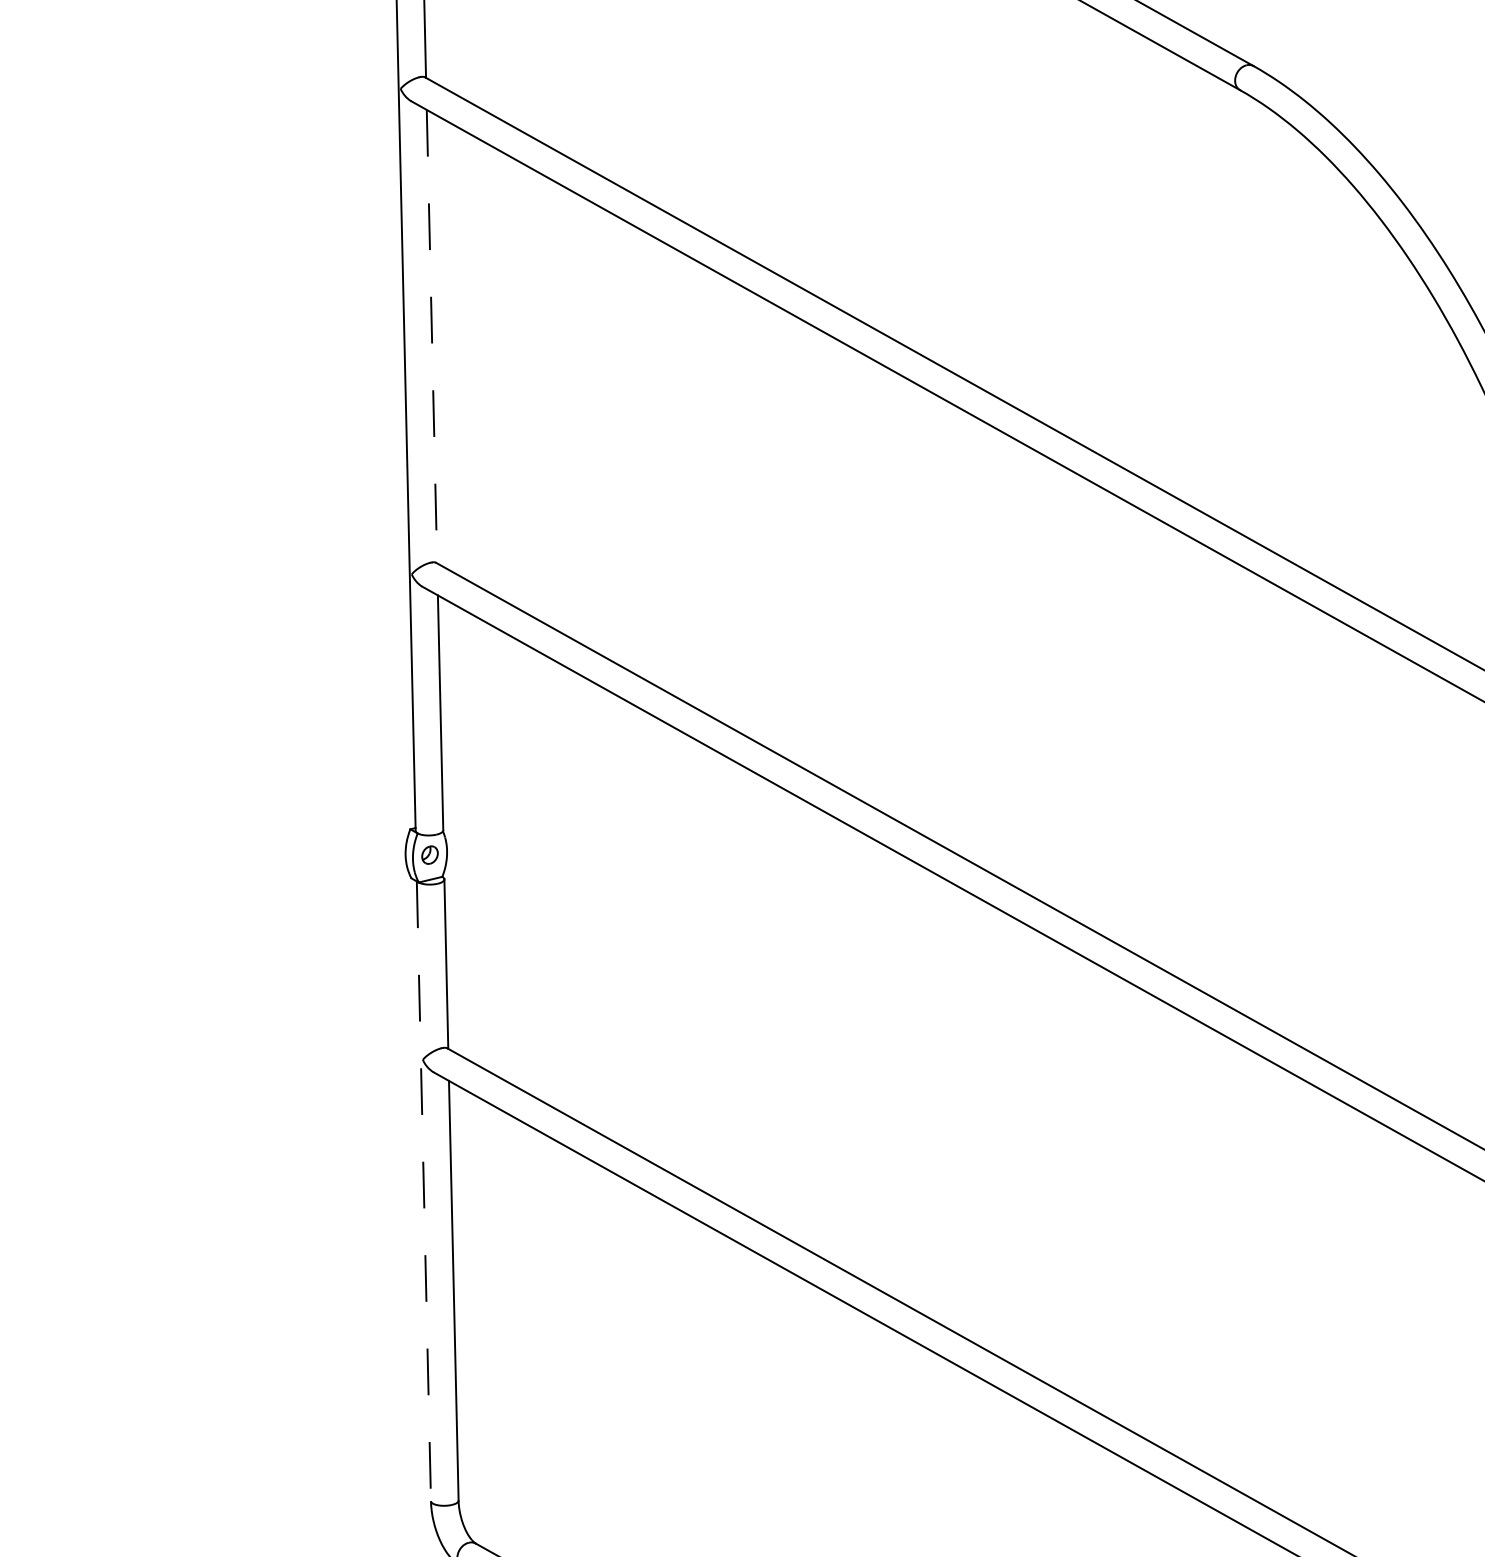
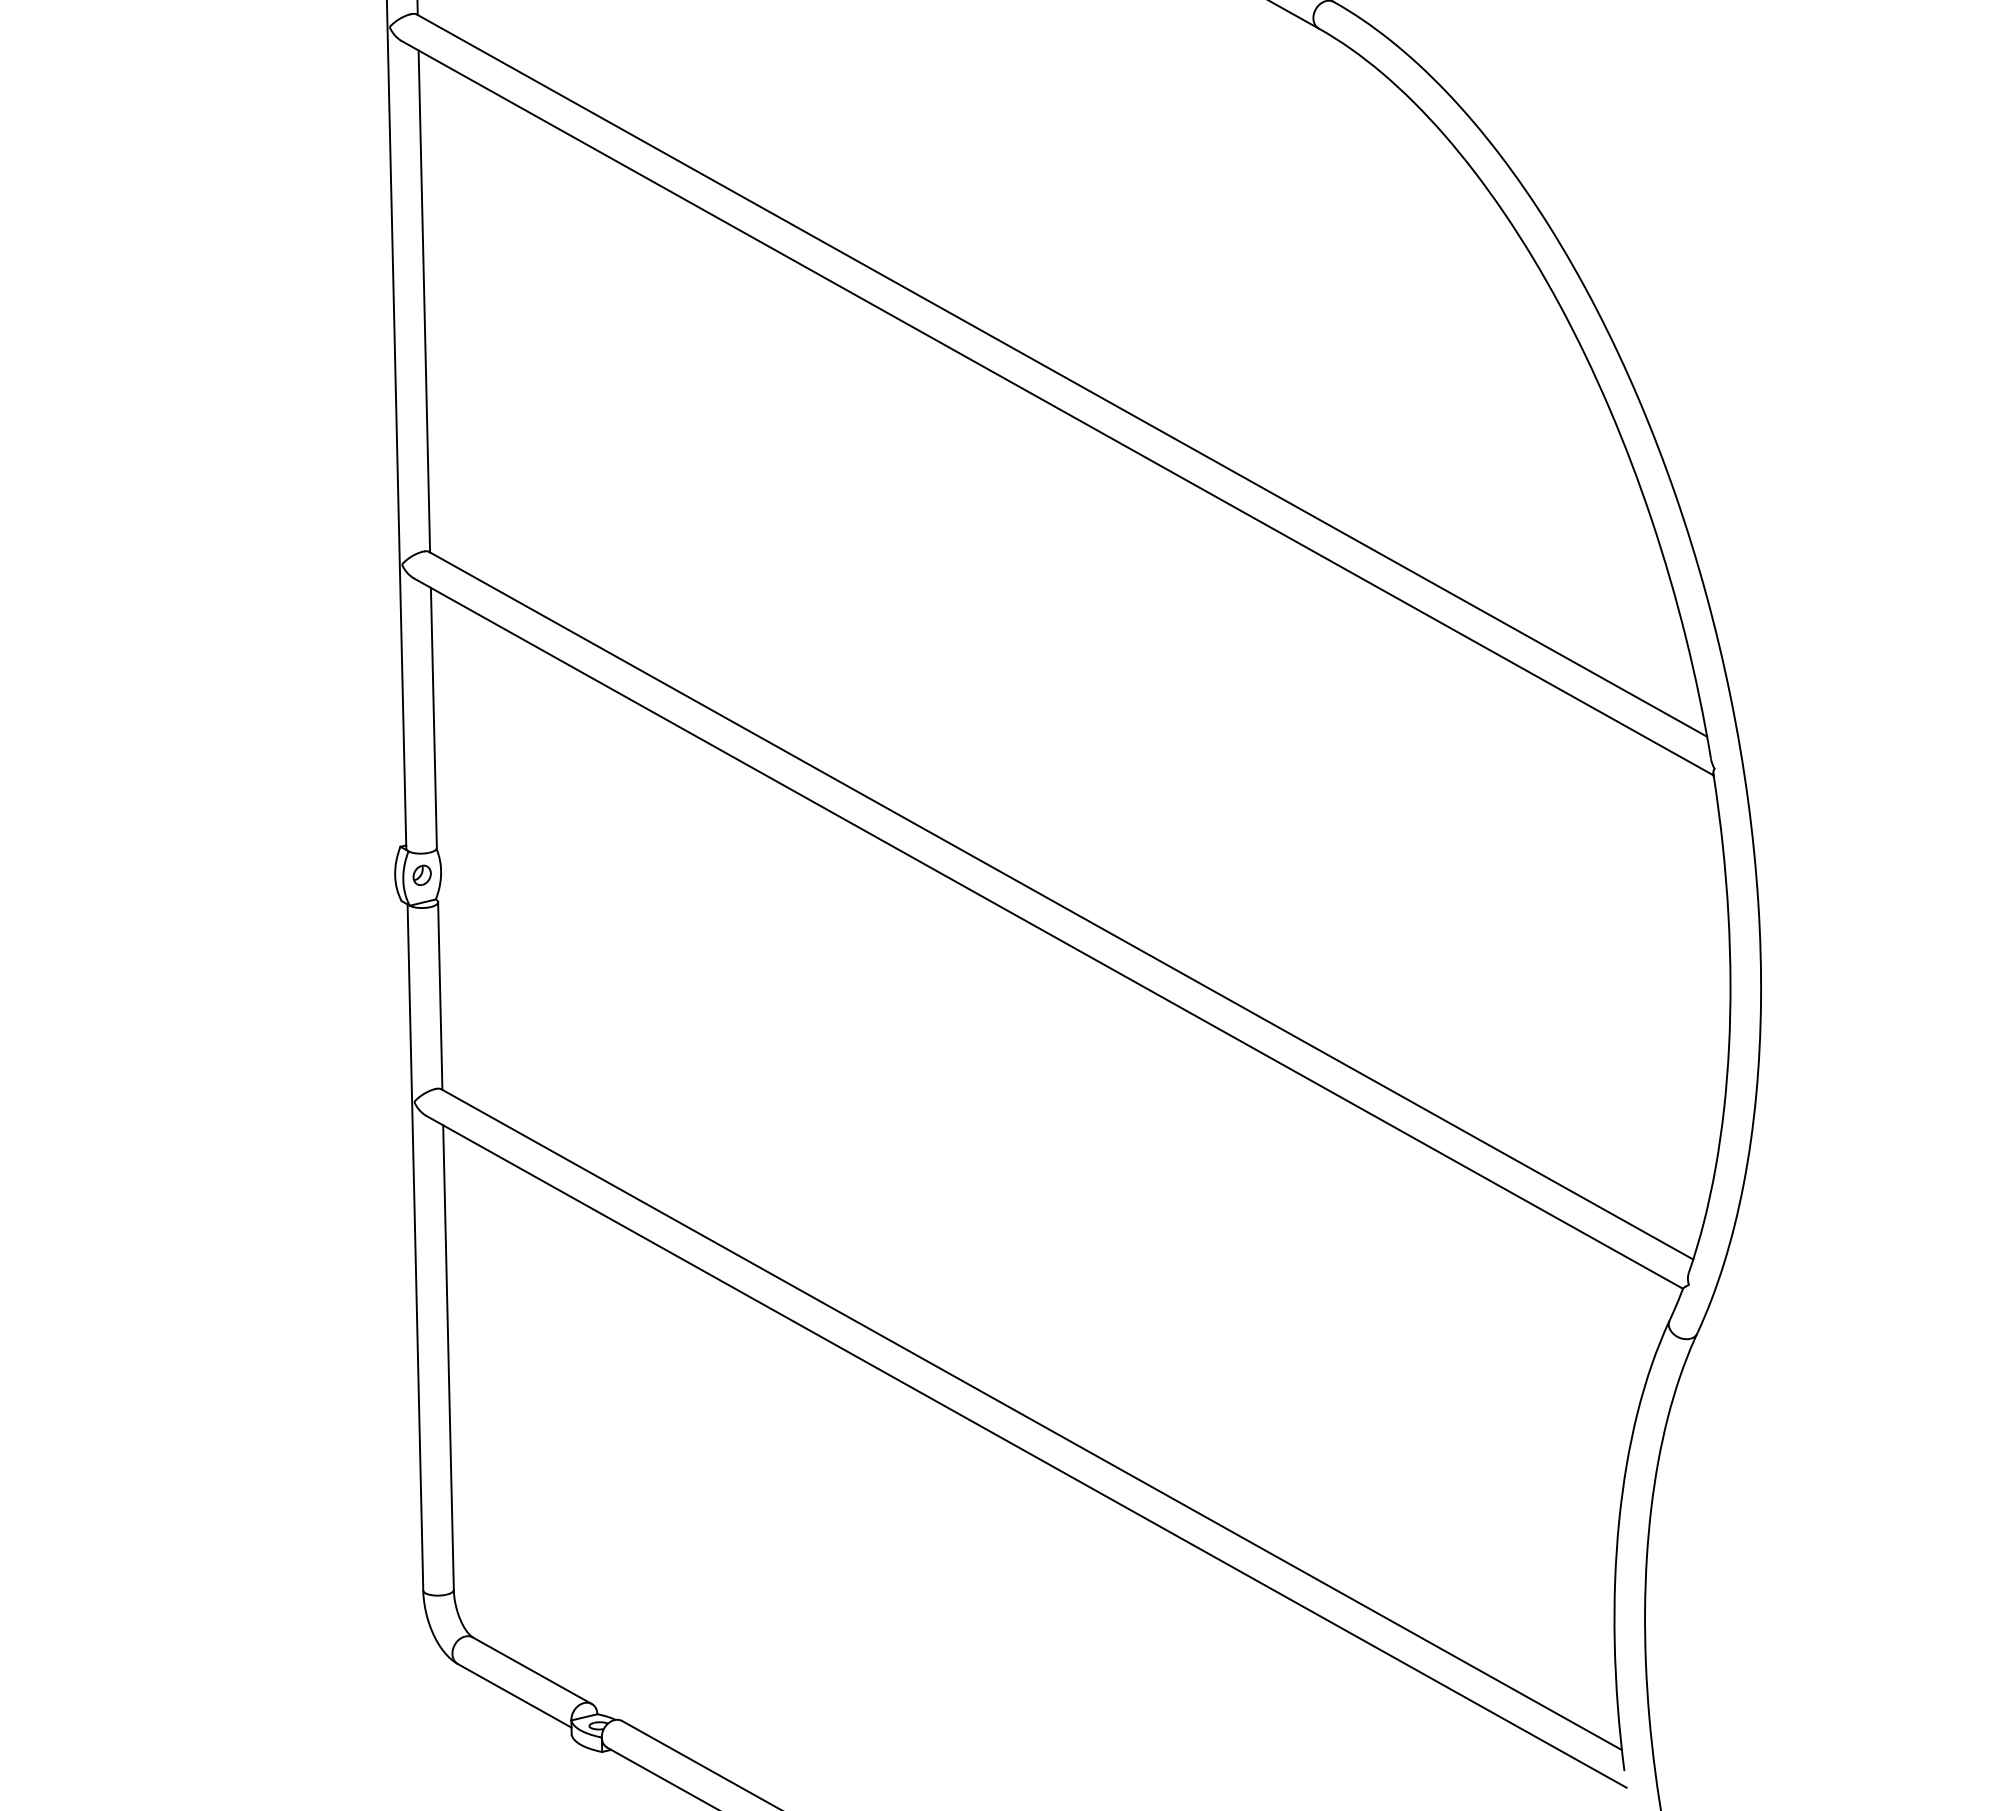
line: (432, 336) -> (424, 301), dashed -> solid
line: (423, 1192) -> (415, 1248), dashed -> solid

